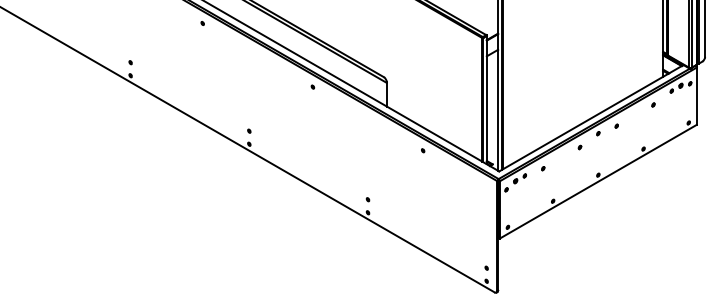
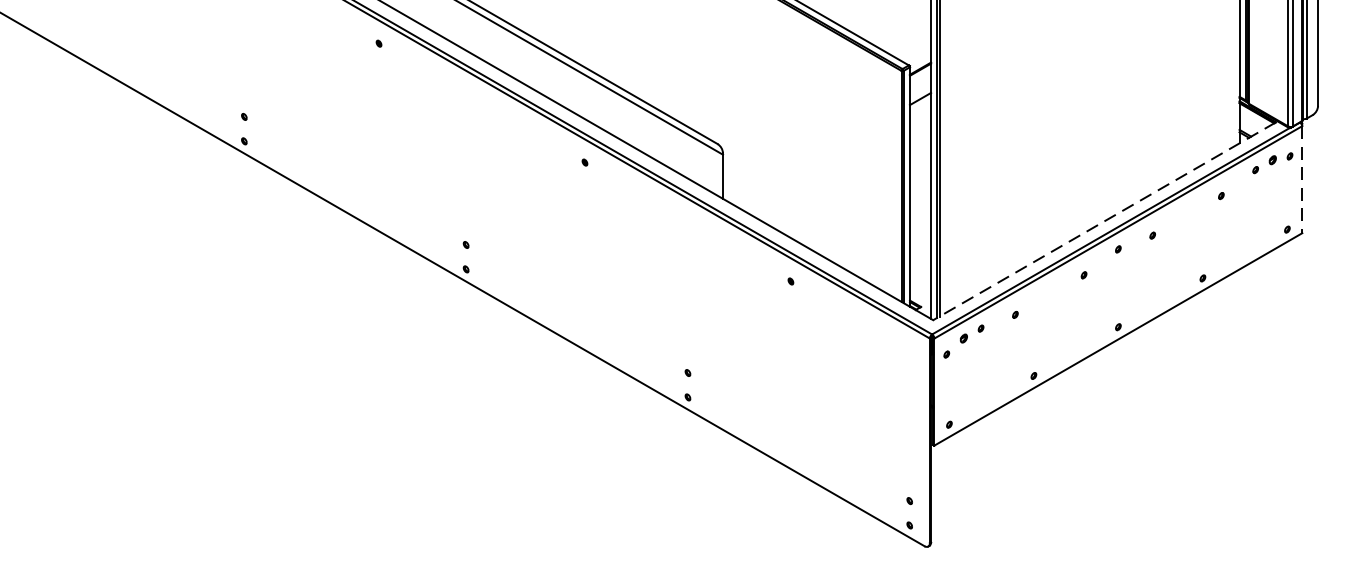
line: (696, 96) -> (1301, 180), solid -> dashed
line: (590, 118) -> (1103, 221), solid -> dashed

